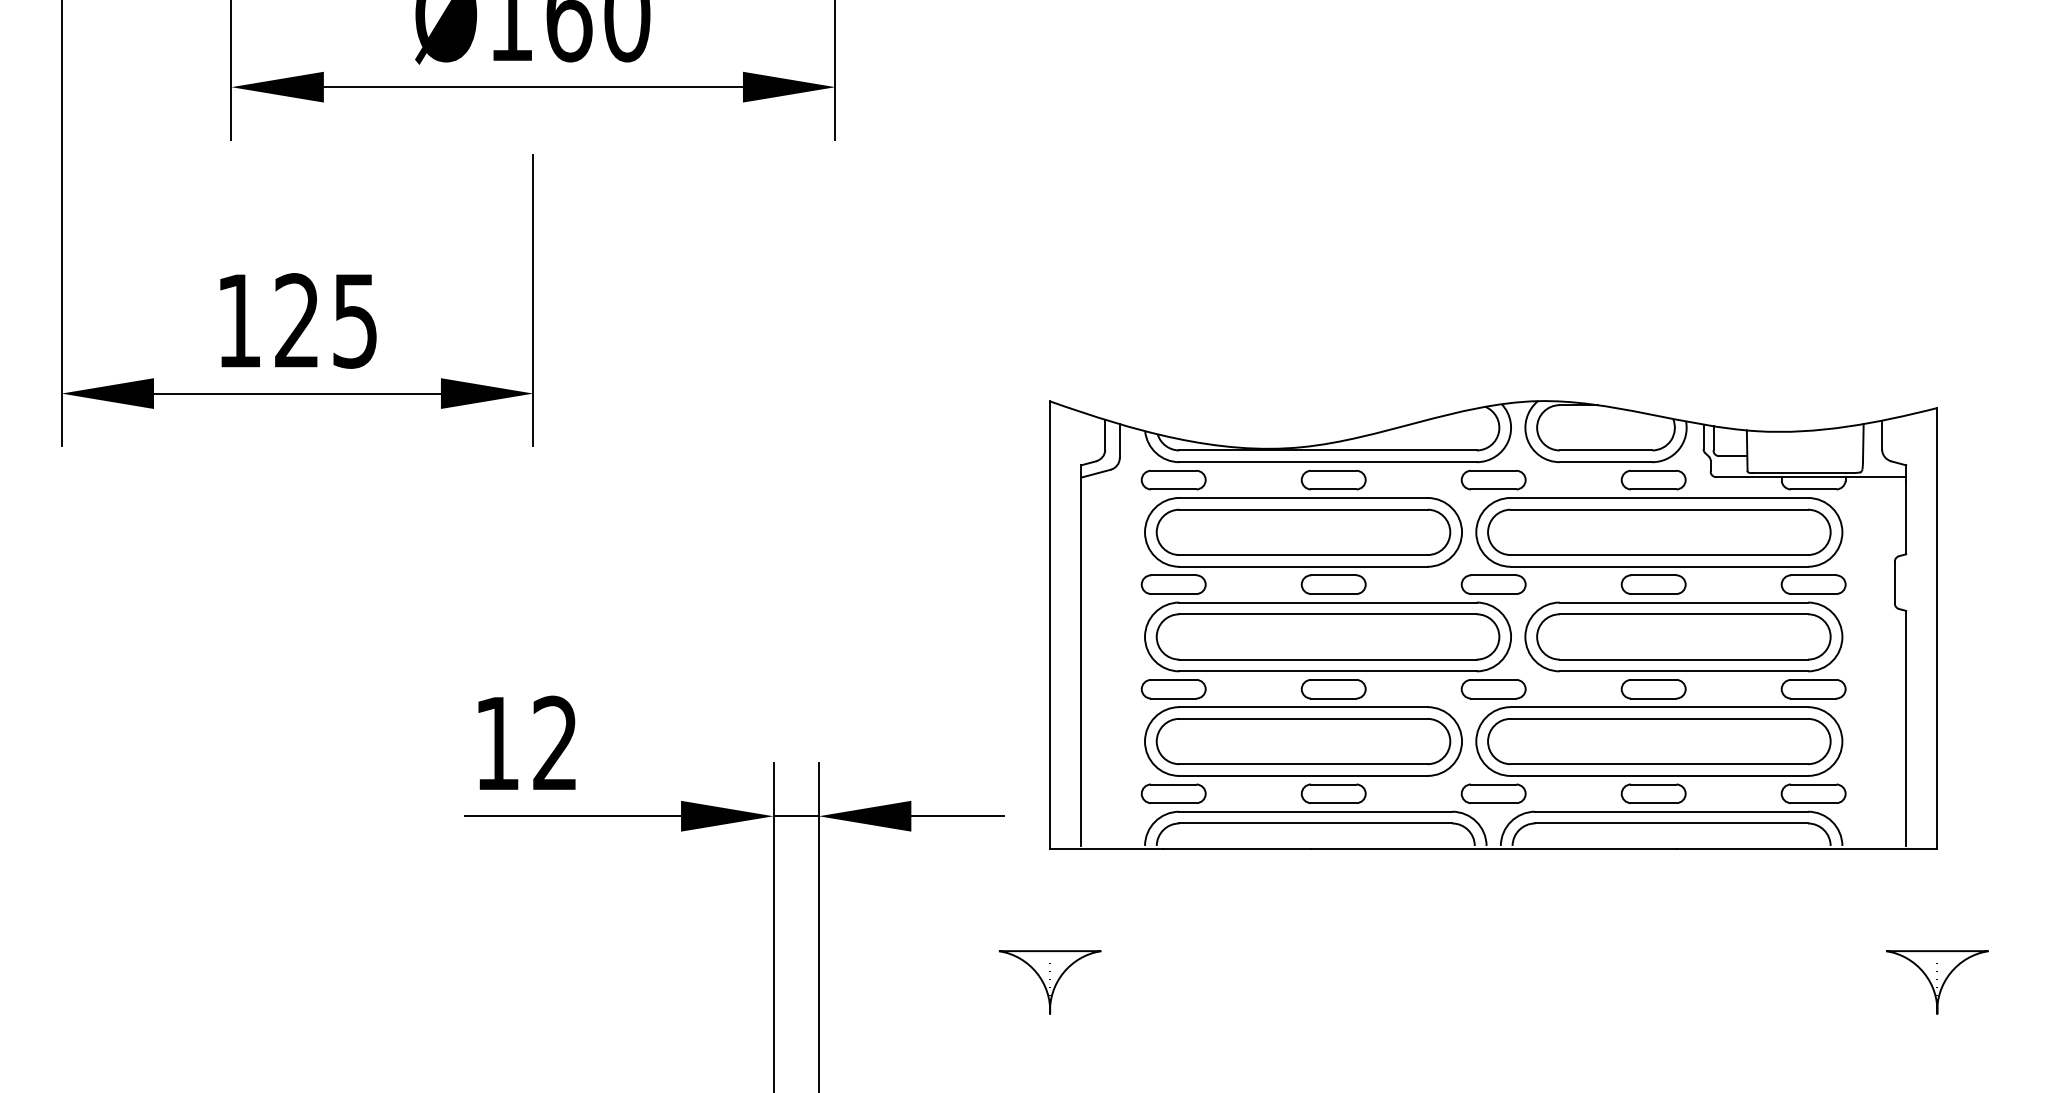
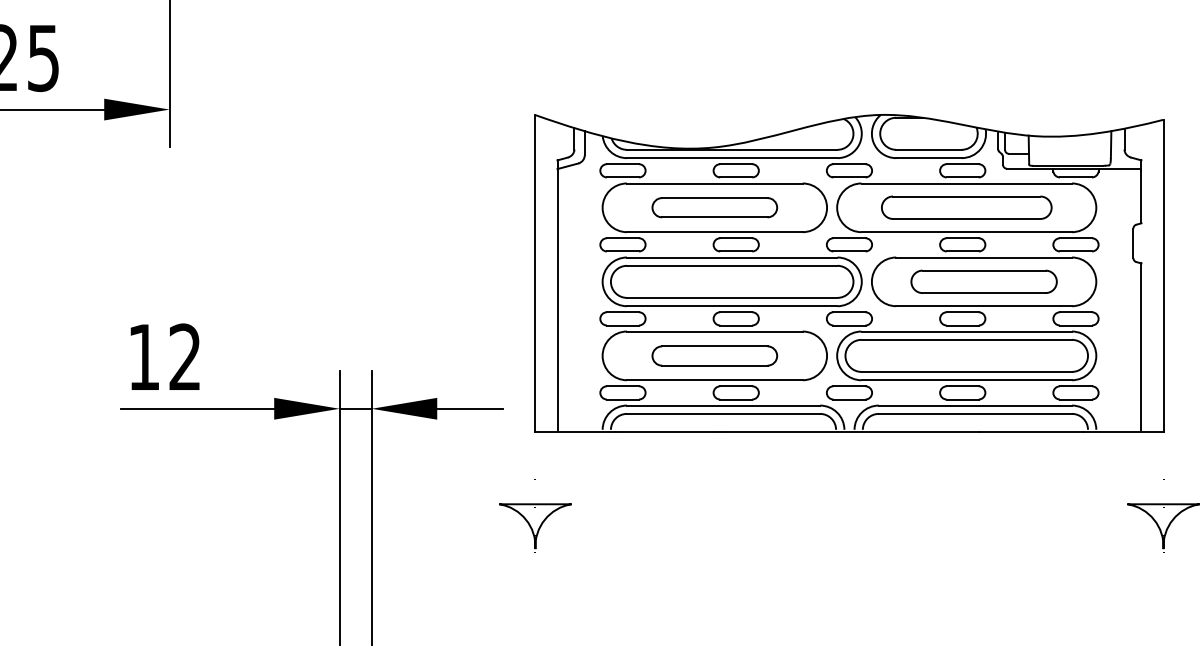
part: (1303, 531) -> (714, 207), size x0.6
part: (1659, 531) -> (966, 207), size x0.7
part: (1683, 636) -> (983, 281), size x0.7
part: (1303, 741) -> (714, 355), size x0.6

